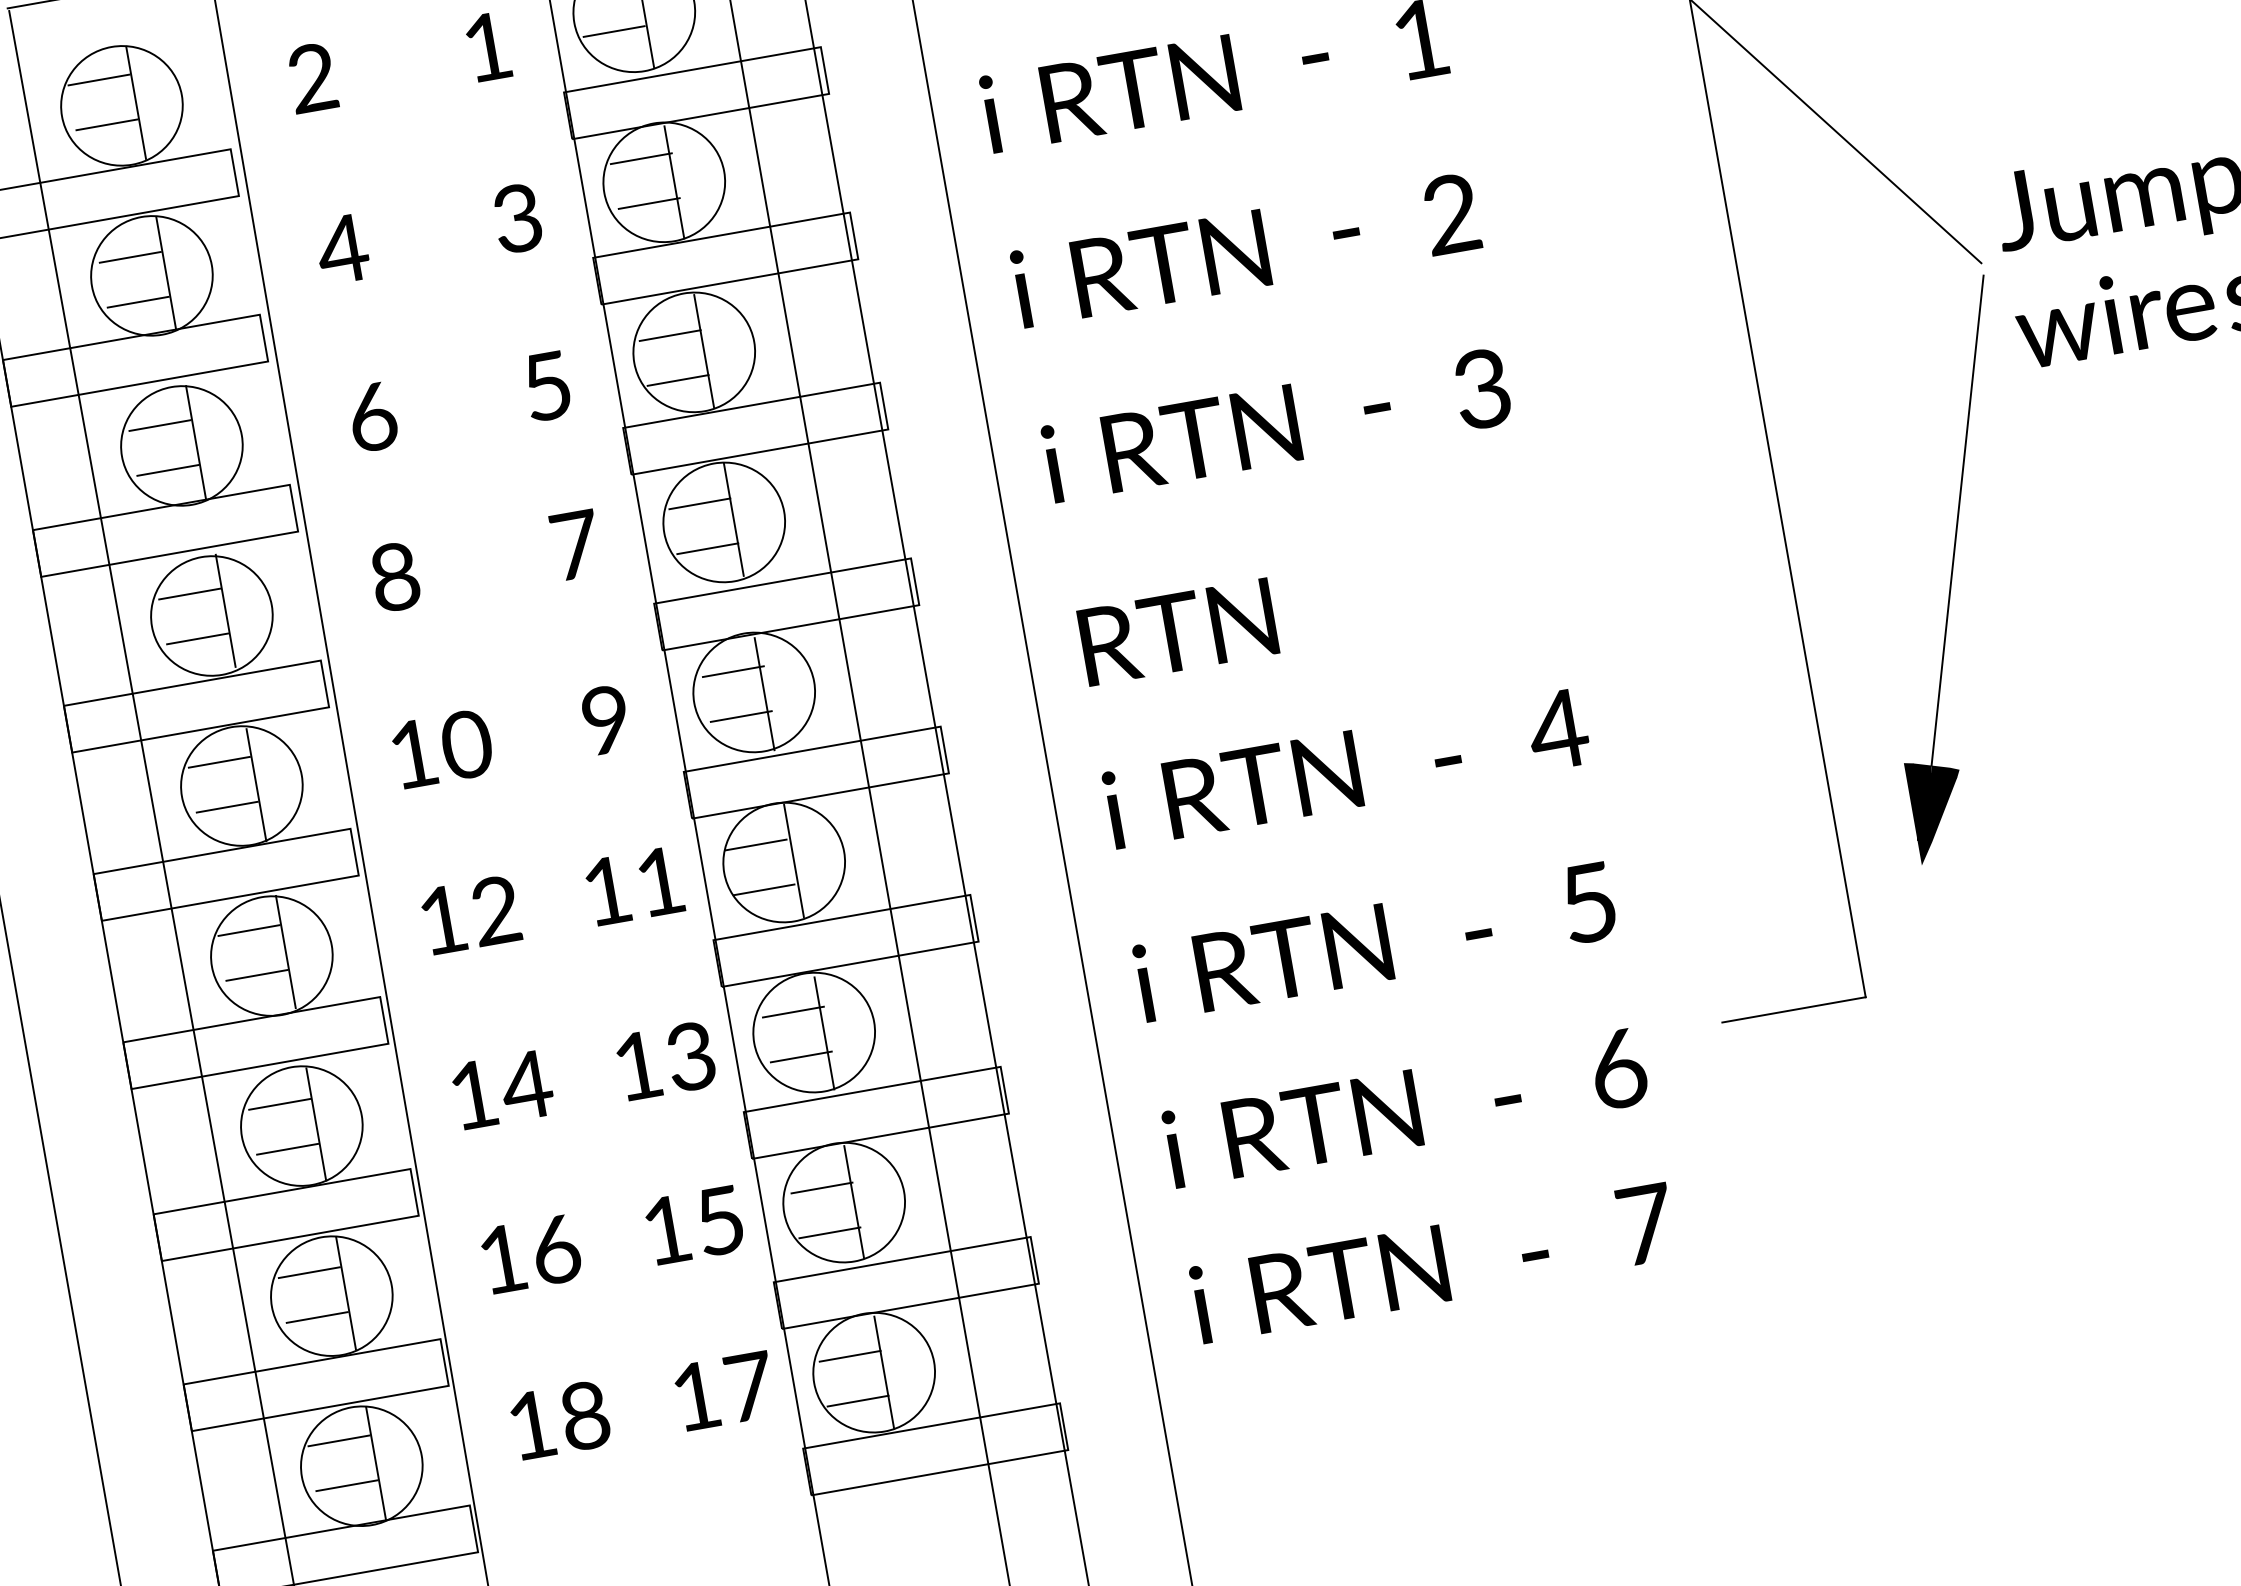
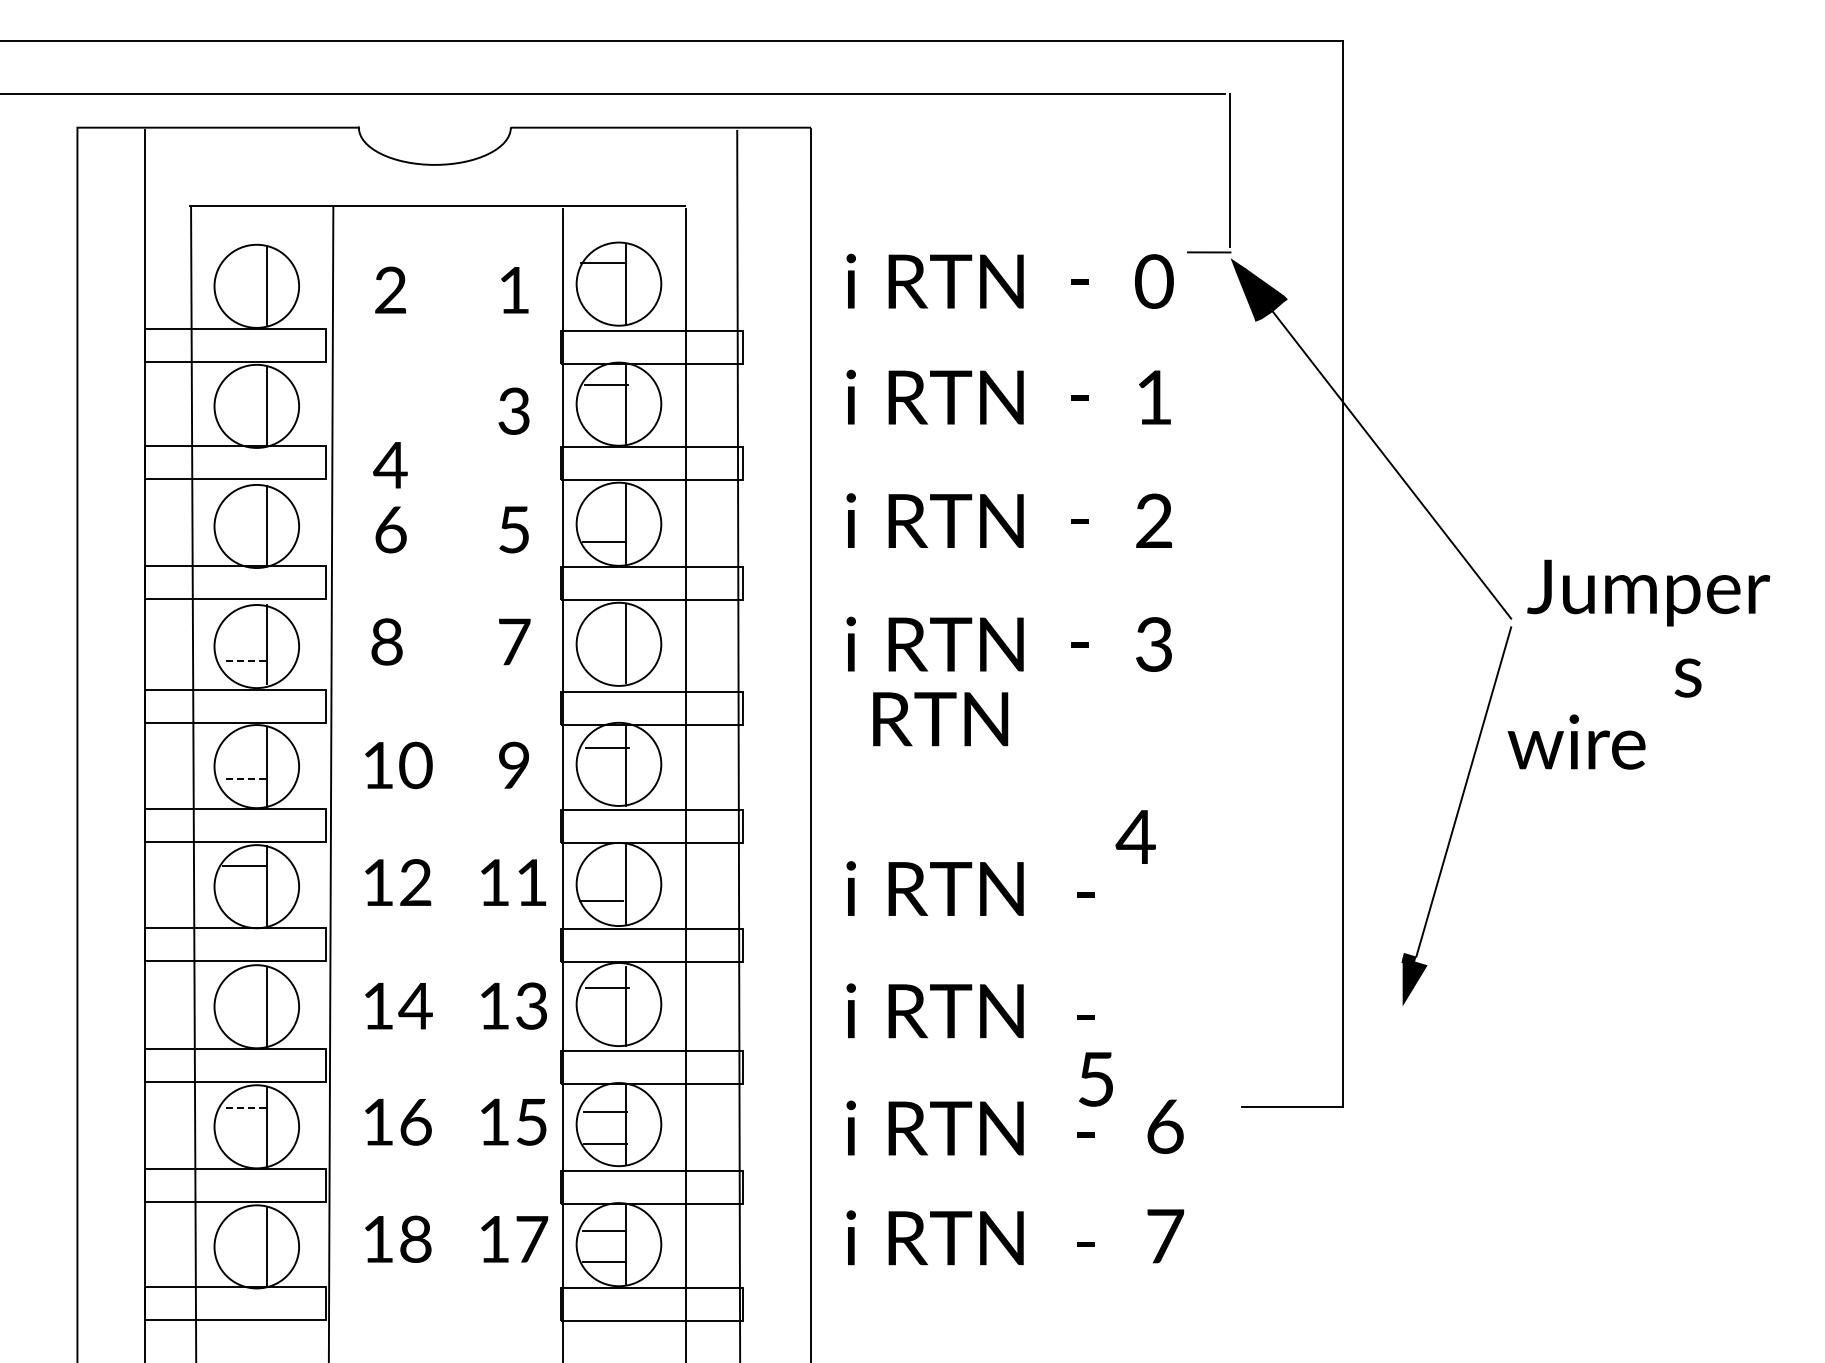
line: (613, 31) -> (602, 294), removed
line: (97, 79) -> (243, 265), removed
line: (105, 124) -> (243, 297), removed
line: (648, 203) -> (605, 416), removed
text: (342, 249) -> (390, 465), moved
line: (129, 258) -> (243, 391), removed
line: (137, 302) -> (243, 422), removed
text: (2114, 313) -> (1576, 741), moved
line: (670, 335) -> (604, 509), removed
line: (158, 425) -> (243, 509), removed
line: (166, 470) -> (243, 541), removed
line: (699, 503) -> (604, 628), removed
line: (707, 548) -> (604, 660), removed
line: (188, 593) -> (243, 628), removed
text: (1178, 632) -> (940, 719), moved
line: (197, 638) -> (244, 660), solid -> dashed
line: (740, 716) -> (606, 779), removed
text: (1557, 729) -> (1135, 836), moved
line: (218, 762) -> (243, 747), removed
line: (227, 807) -> (244, 779), solid -> dashed
fill: (1939, 809) -> (1416, 987), removed
line: (755, 845) -> (601, 869), removed
text: (1588, 903) -> (1095, 1079), moved
line: (255, 976) -> (243, 898), removed
line: (800, 1056) -> (606, 1019), removed
line: (278, 1105) -> (243, 989), removed
line: (286, 1148) -> (243, 1020), removed
line: (309, 1271) -> (244, 1107), solid -> dashed
line: (316, 1317) -> (243, 1139), removed
line: (337, 1440) -> (243, 1226), removed
line: (345, 1486) -> (243, 1258), removed

